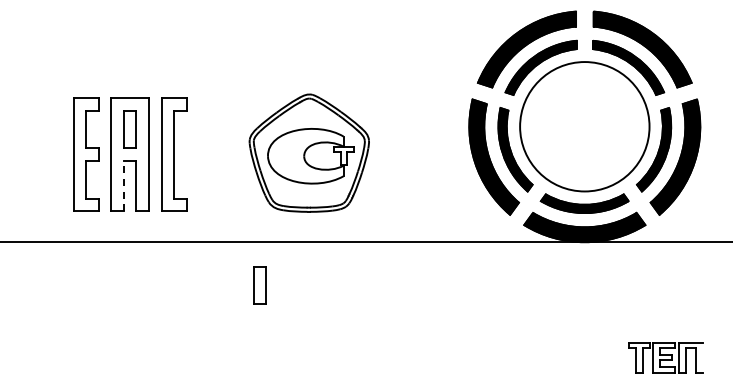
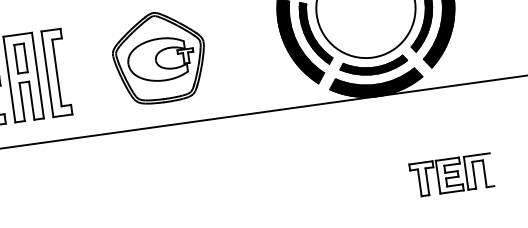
line: (123, 185) -> (21, 101), dashed -> solid
part: (259, 285) -> (135, 163), removed
part: (665, 357) -> (451, 175), size x1.43

